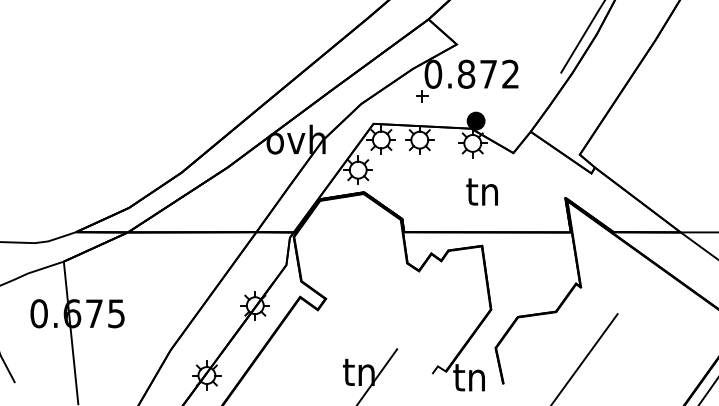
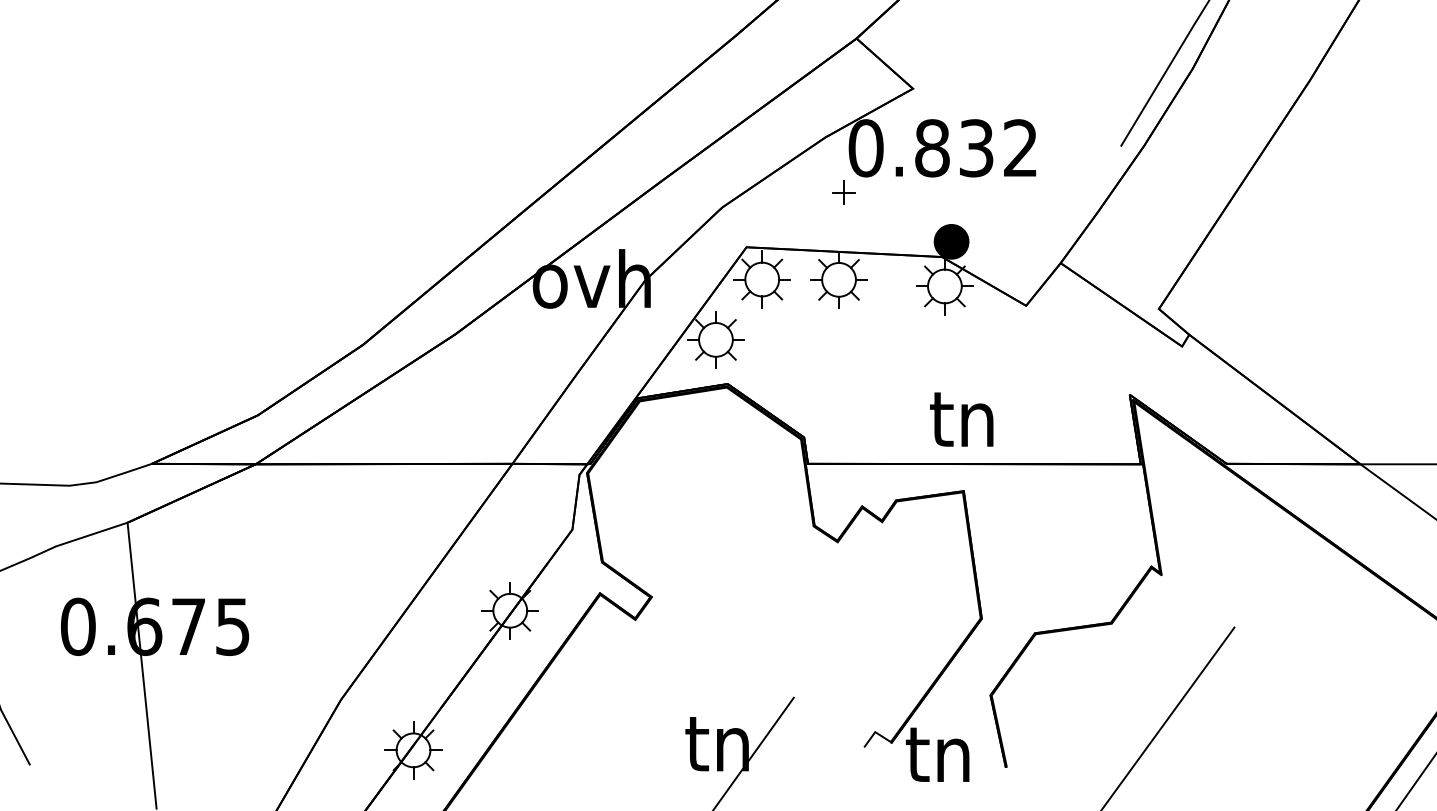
text: (488, 73) -> (976, 146), 0.872 -> 0.832
text: (481, 191) -> (960, 418), moved

